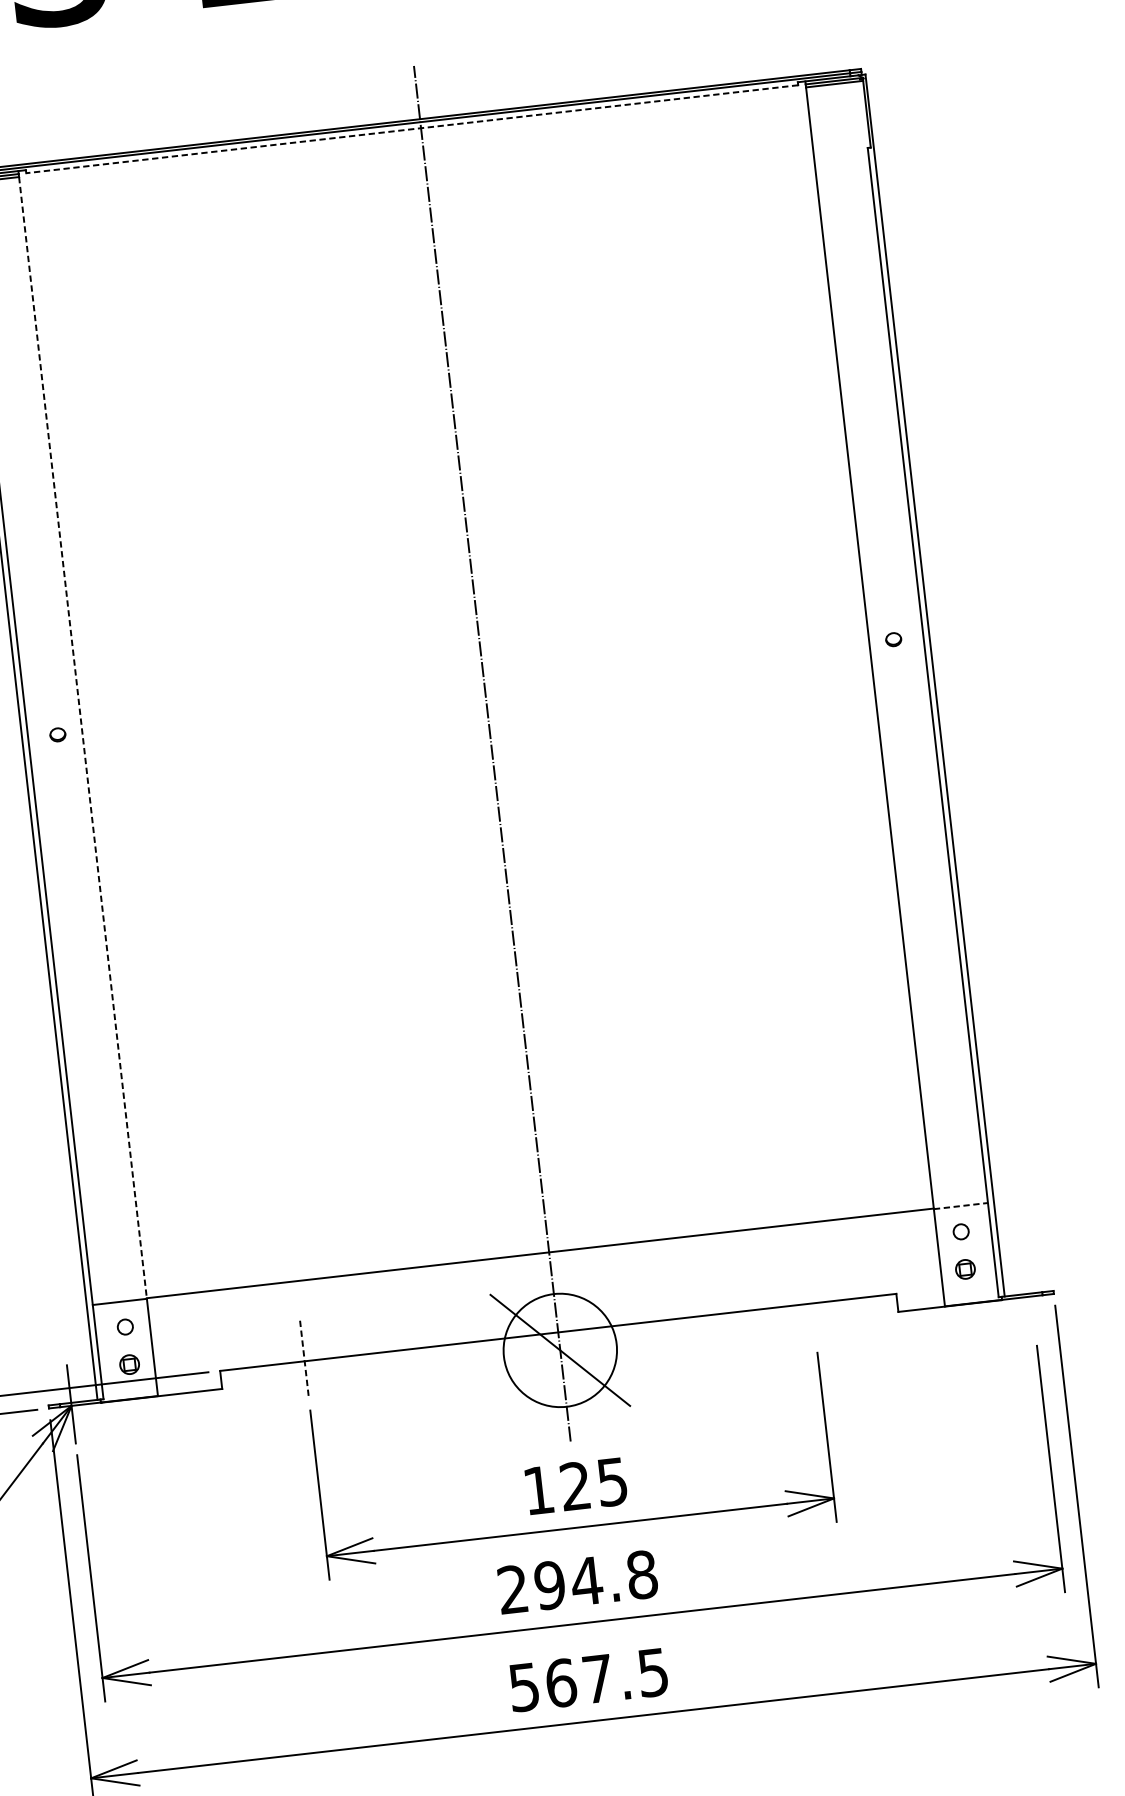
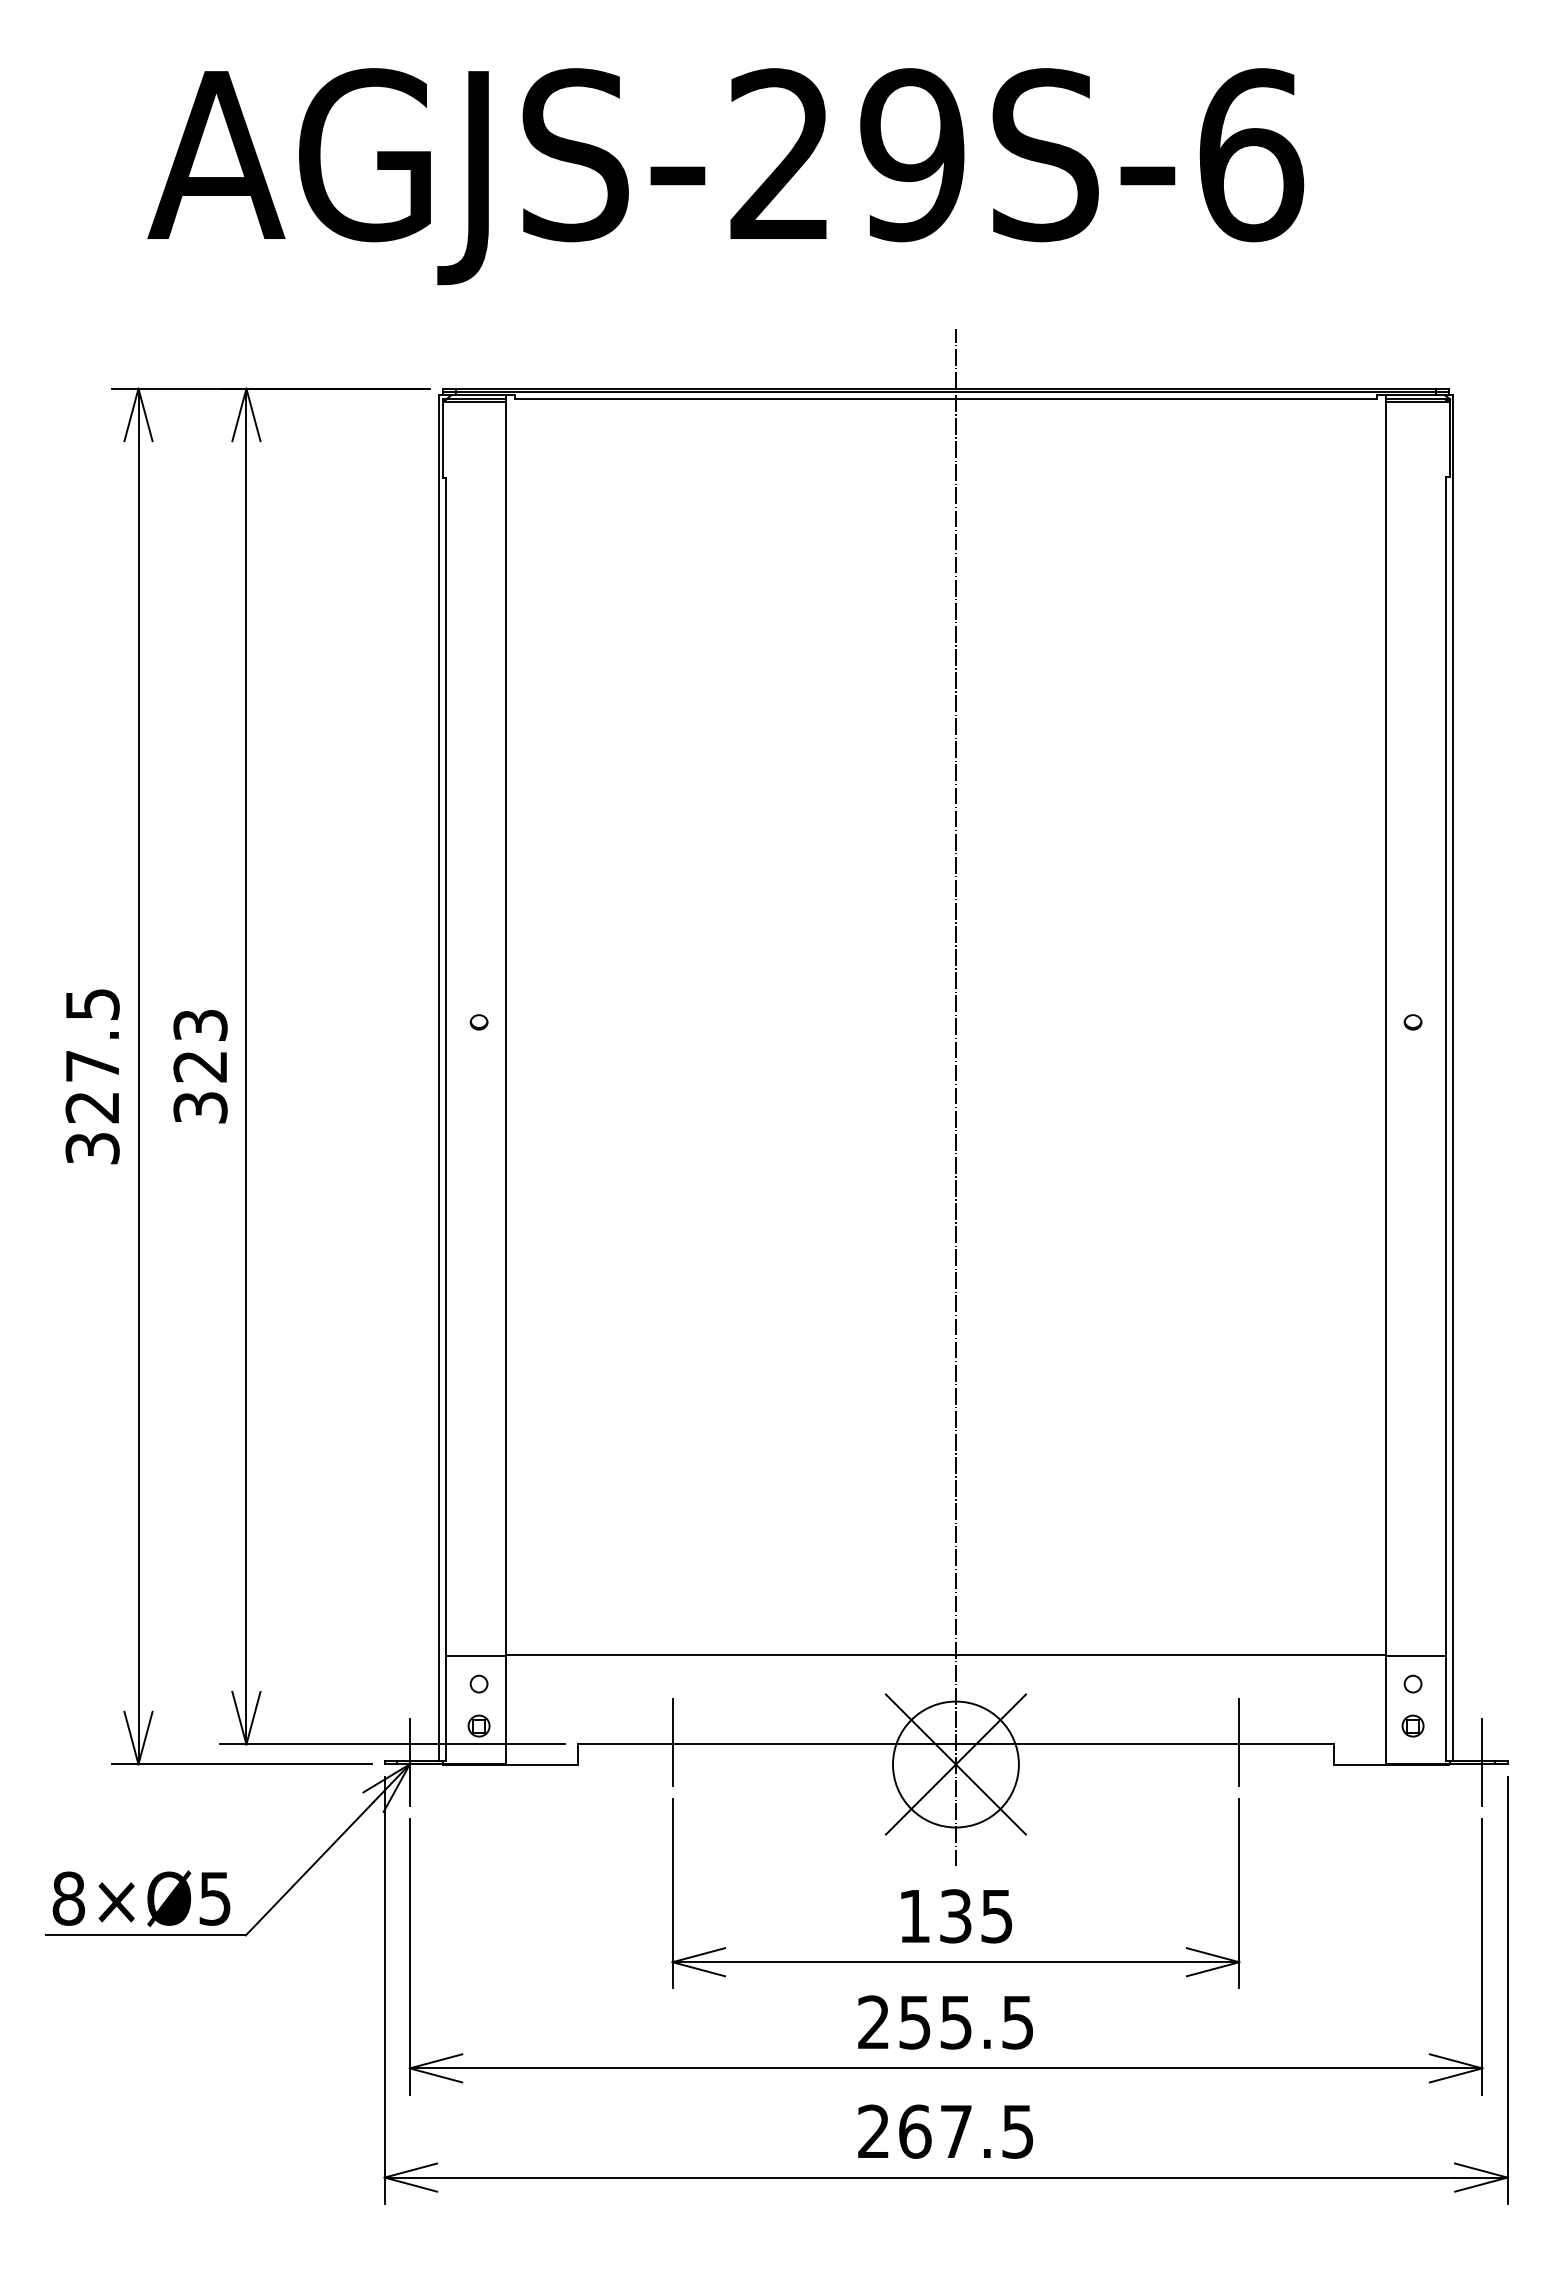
line: (411, 129) -> (945, 398), dashed -> solid
line: (83, 737) -> (506, 1028), dashed -> solid
line: (961, 1205) -> (1416, 1655), dashed -> solid
line: (1031, 1294) -> (1482, 1762), added
line: (811, 1301) -> (1239, 1742), added
line: (559, 1350) -> (955, 1764), added
line: (304, 1359) -> (672, 1742), dashed -> solid
text: (575, 1486) -> (955, 1916), 125 -> 135
text: (596, 1580) -> (966, 2022), 294.8 -> 255.5
text: (523, 1687) -> (873, 2131), 567.5 -> 267.5

